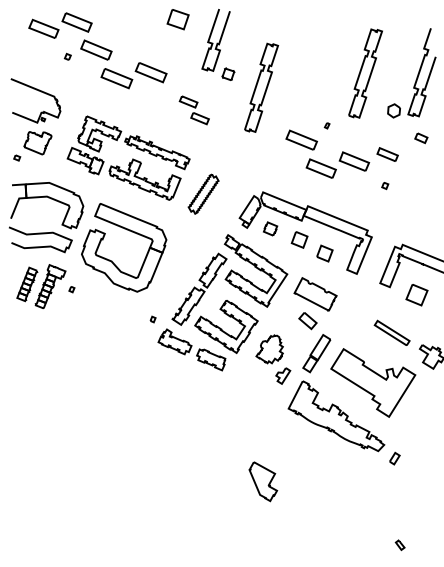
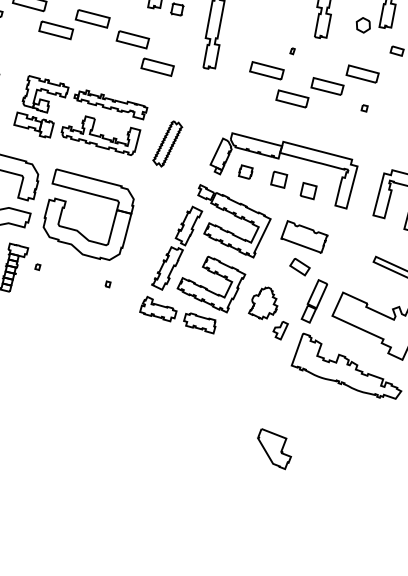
part: (194, 110) -> (145, 53), size x1.67
part: (387, 154) -> (362, 73), size x1.43
part: (152, 319) -> (107, 284), moved

